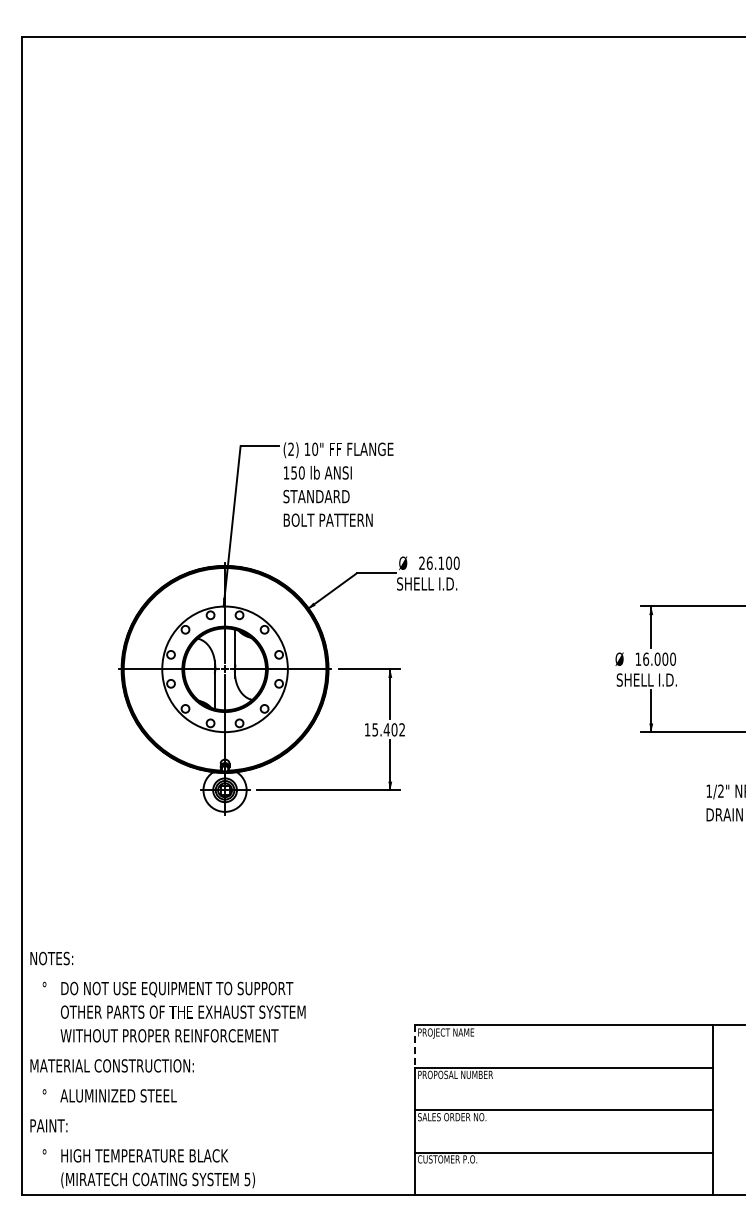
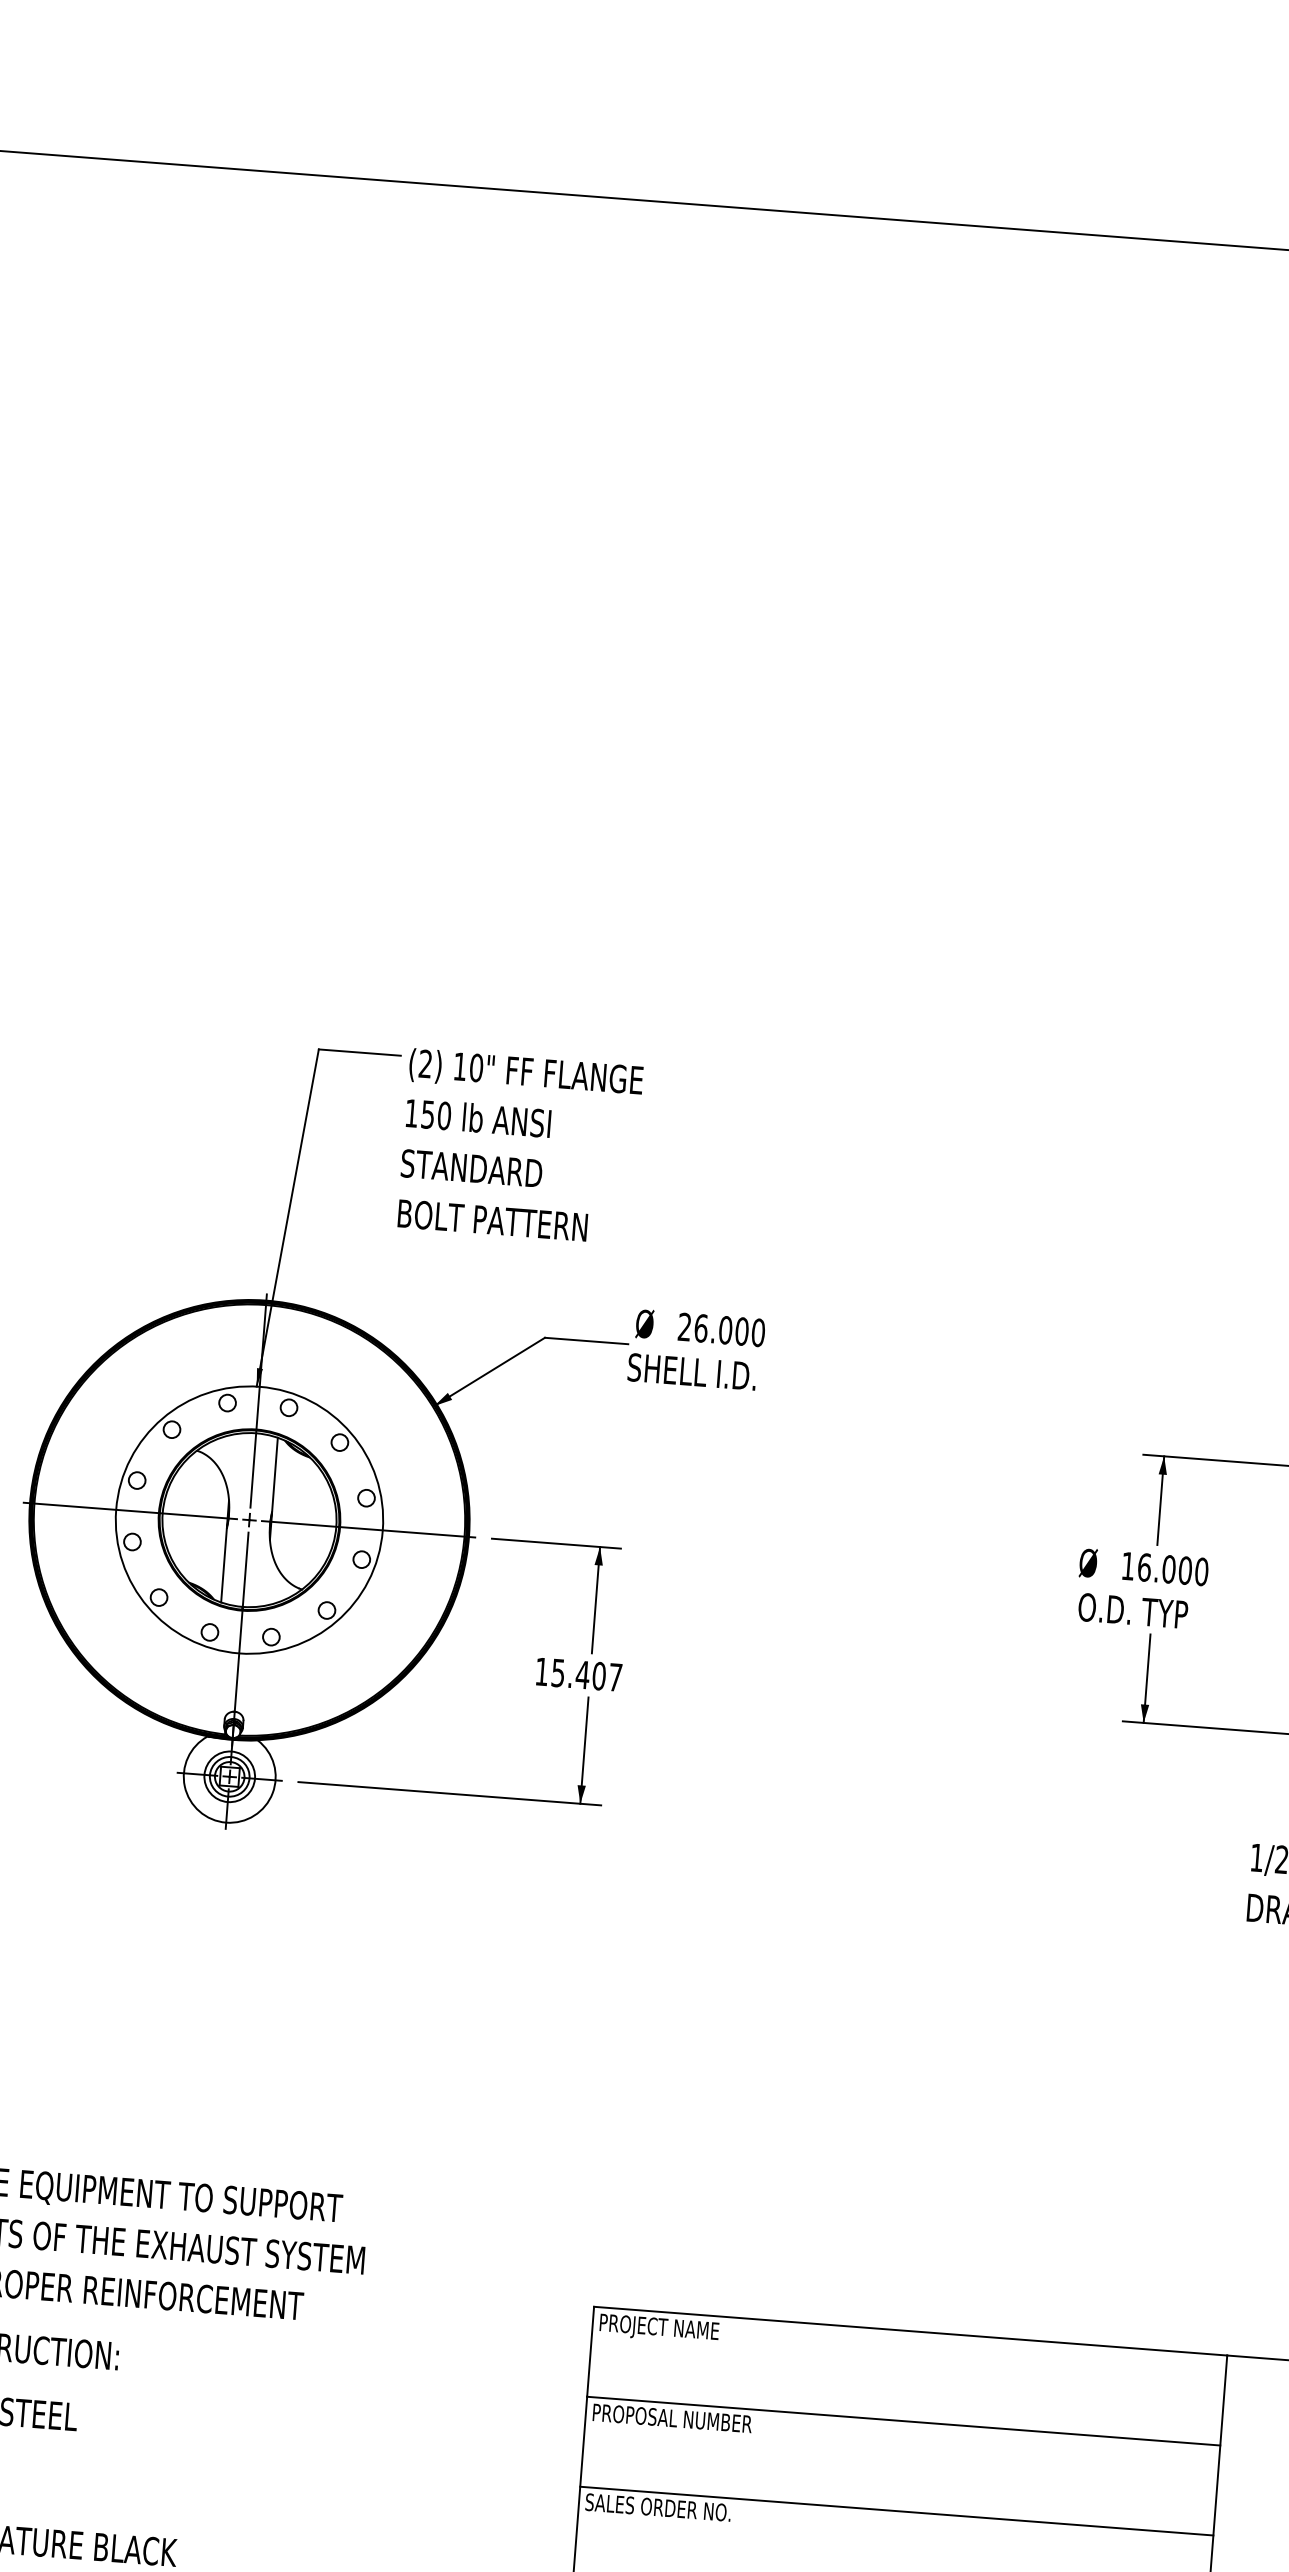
text: (441, 562) -> (726, 1328), 26.100 -> 26.000
text: (646, 679) -> (1142, 1610), SHELL I.D. -> O.D. TYP
text: (401, 729) -> (614, 1676), 15.402 -> 15.407
line: (414, 1047) -> (589, 2353), dashed -> solid

